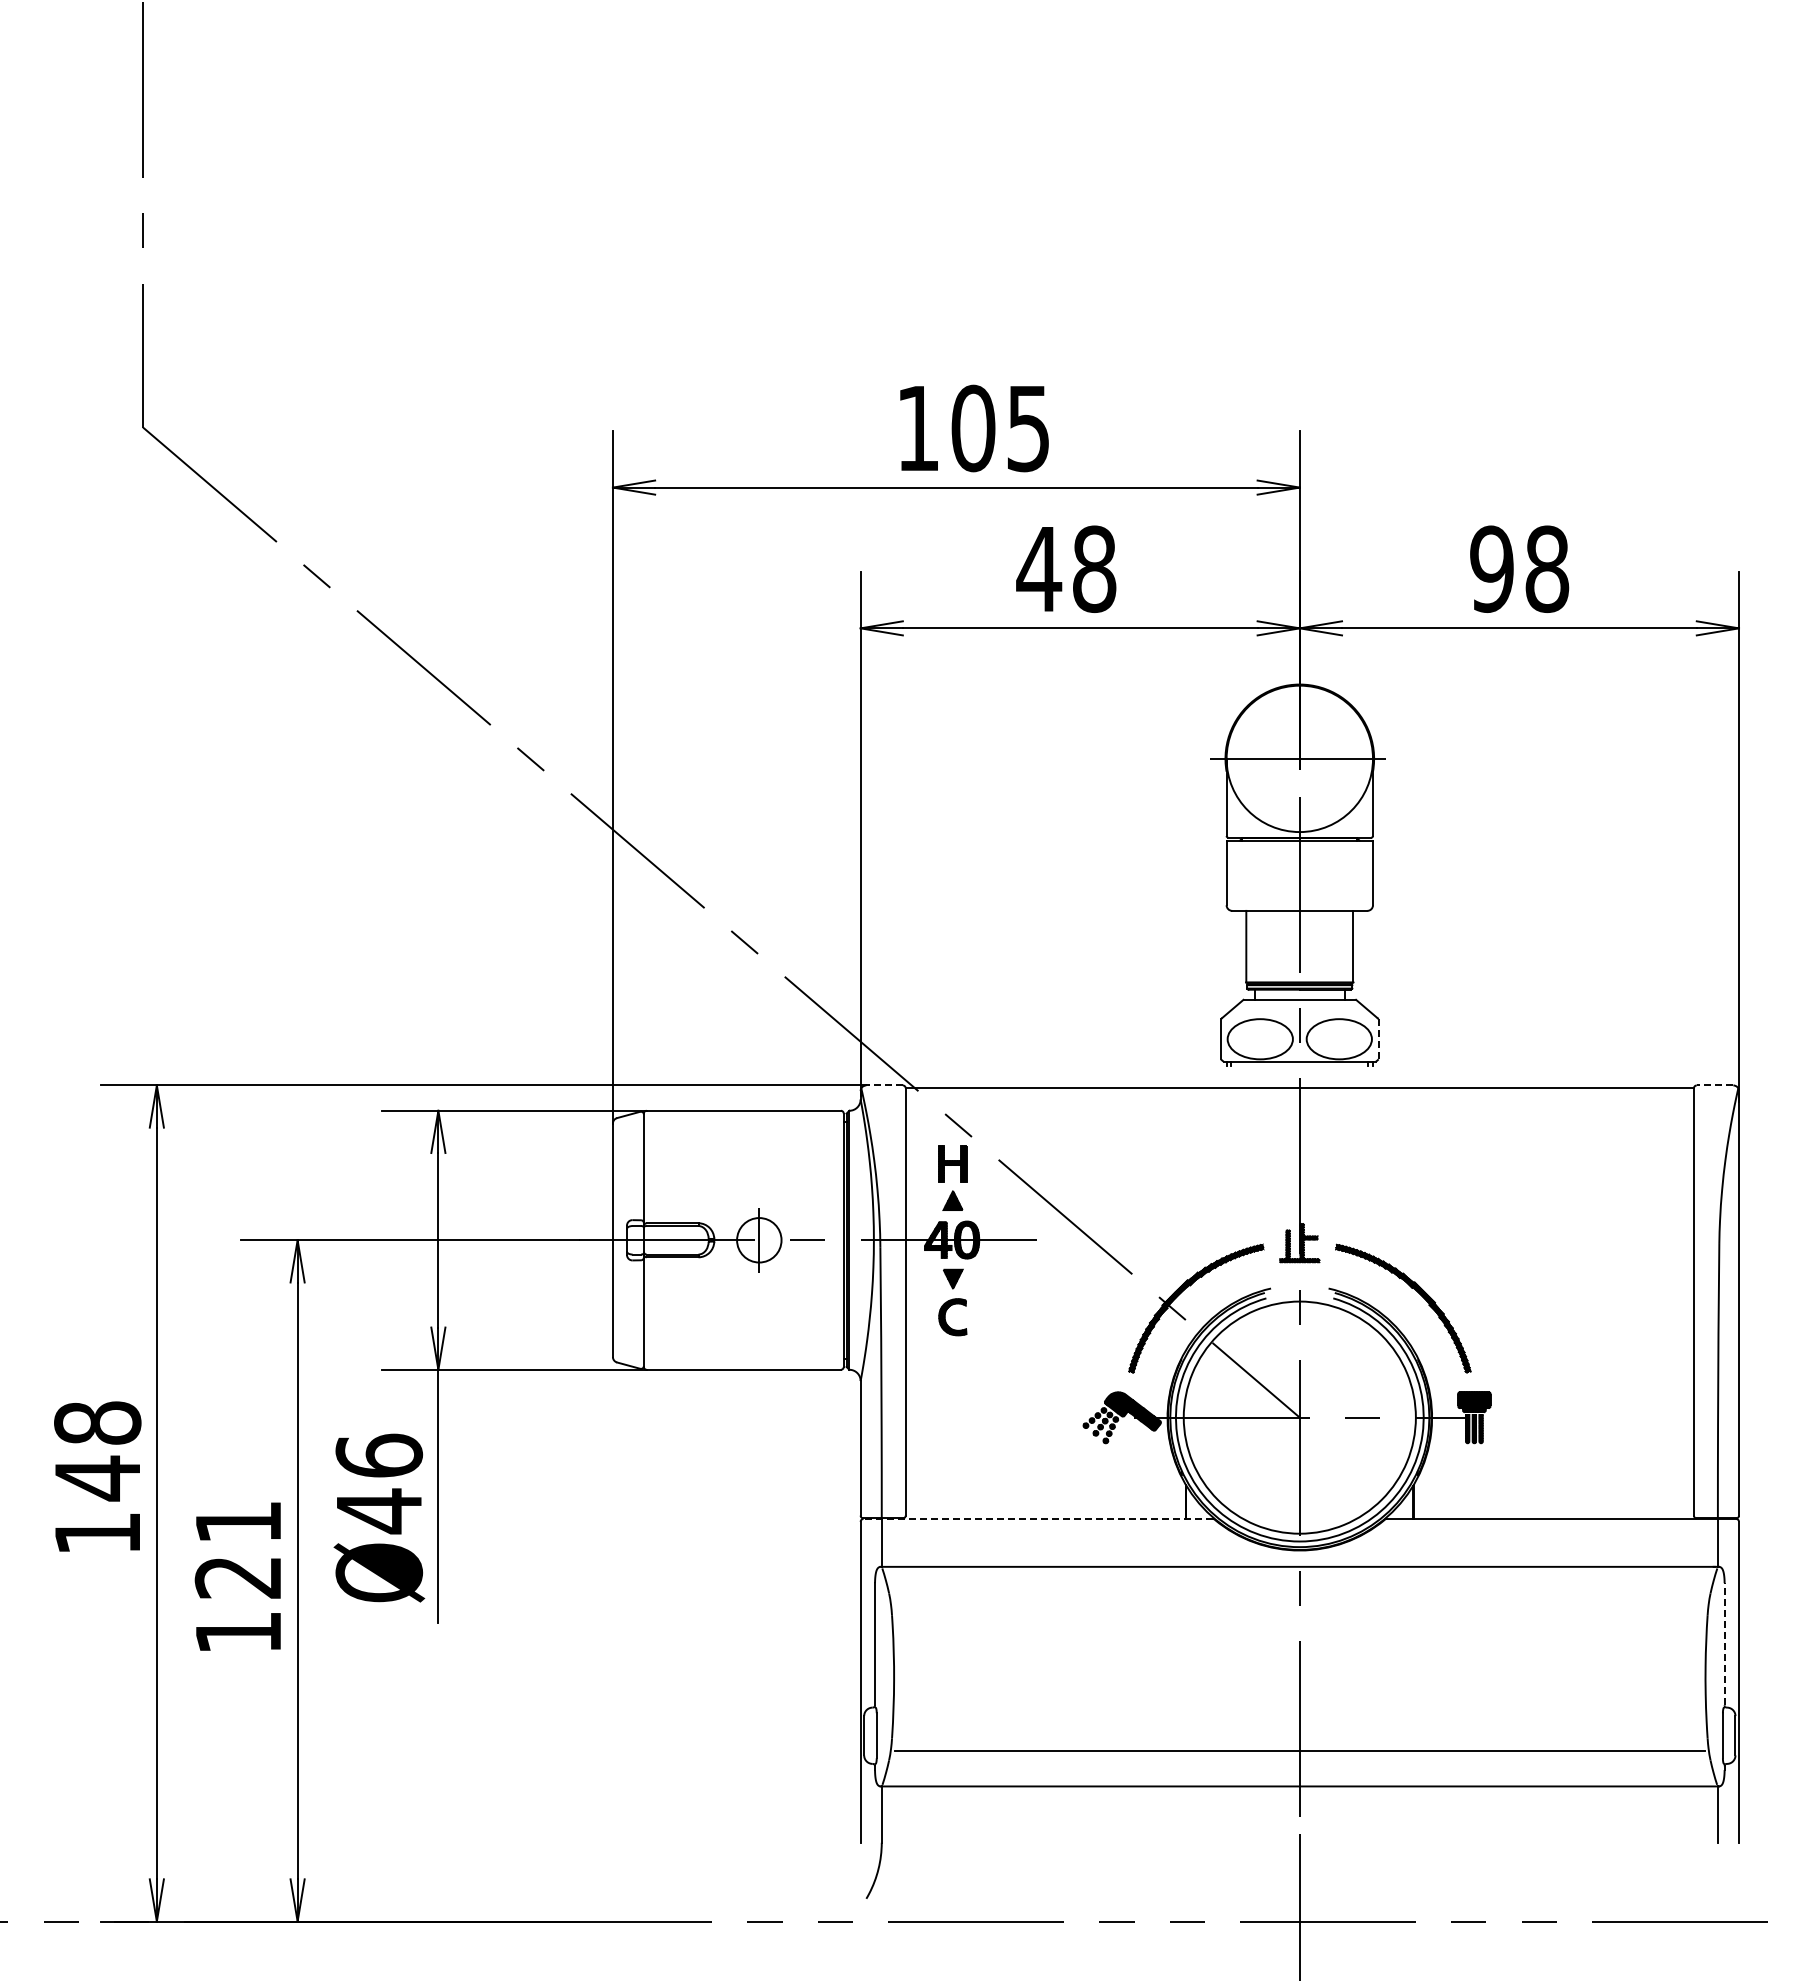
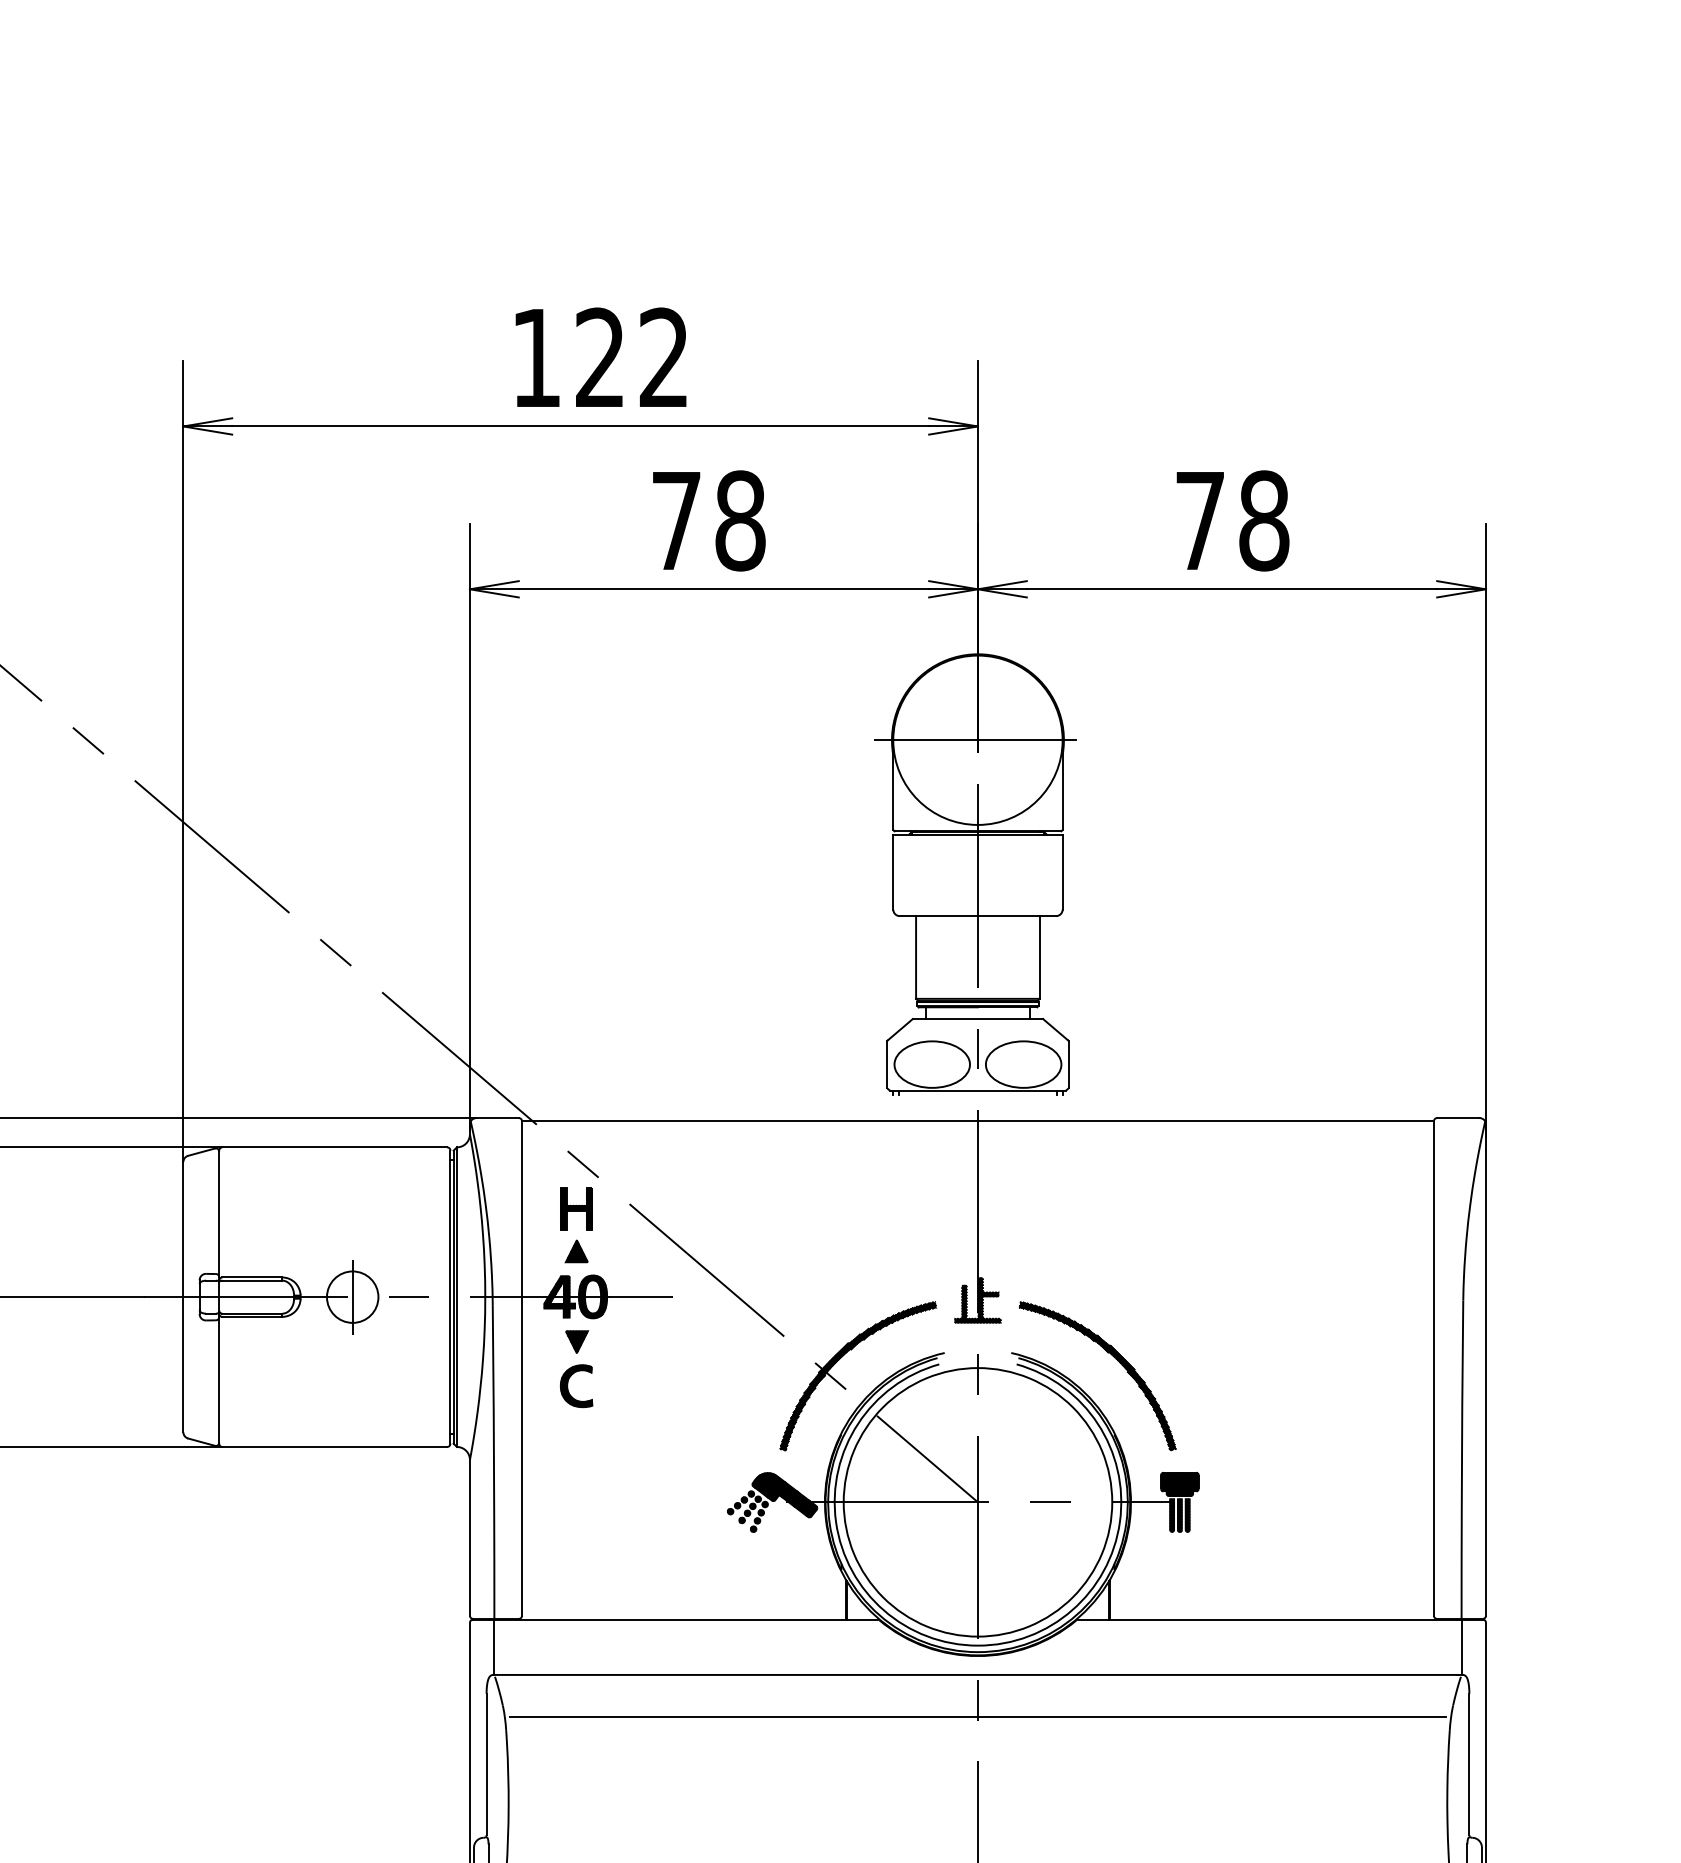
text: (999, 428) -> (630, 358), 105 -> 122
text: (1491, 568) -> (1199, 520), 98 -> 78
text: (1039, 569) -> (676, 521), 48 -> 78
line: (1378, 1039) -> (1068, 1064), dashed -> solid
line: (884, 1085) -> (497, 1118), dashed -> solid
line: (1714, 1085) -> (1457, 1118), dashed -> solid
line: (1038, 1518) -> (675, 1619), dashed -> solid
line: (1299, 1602) -> (977, 1716), added
line: (1724, 1643) -> (1469, 1763), dashed -> solid

